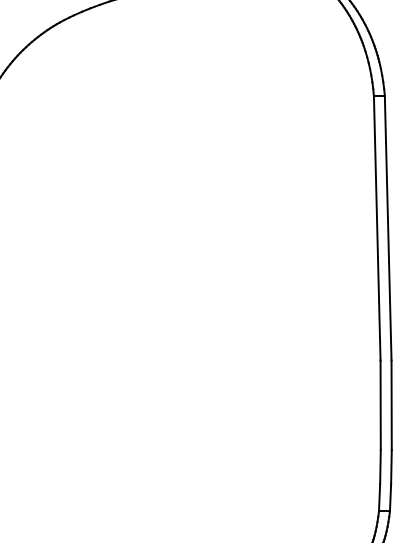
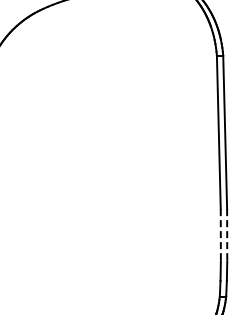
line: (380, 406) -> (220, 235), solid -> dashed
line: (392, 406) -> (227, 235), solid -> dashed

